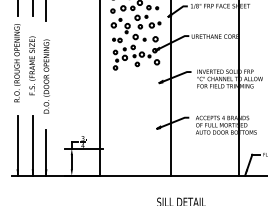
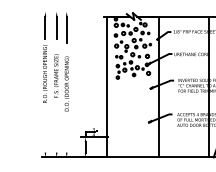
line: (17, 146) -> (45, 135), removed
line: (32, 146) -> (56, 135), removed
line: (46, 152) -> (66, 140), removed

